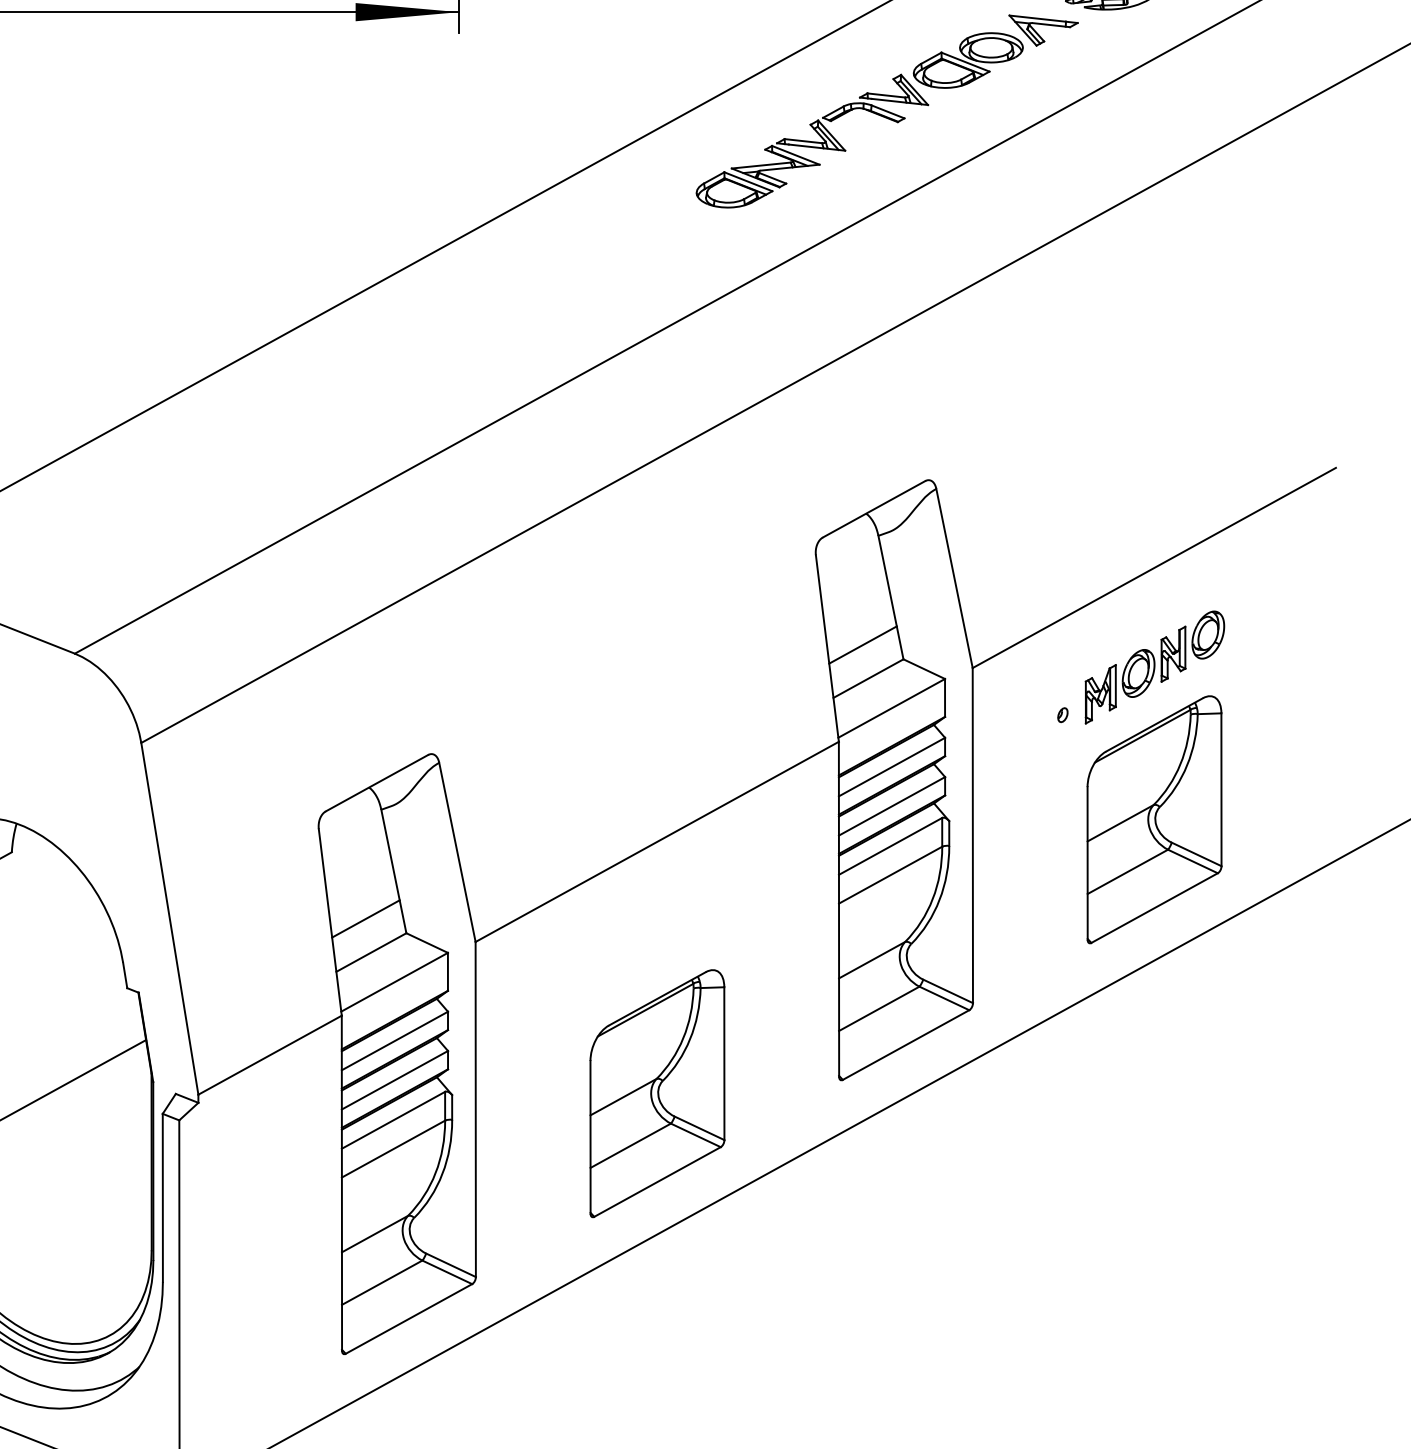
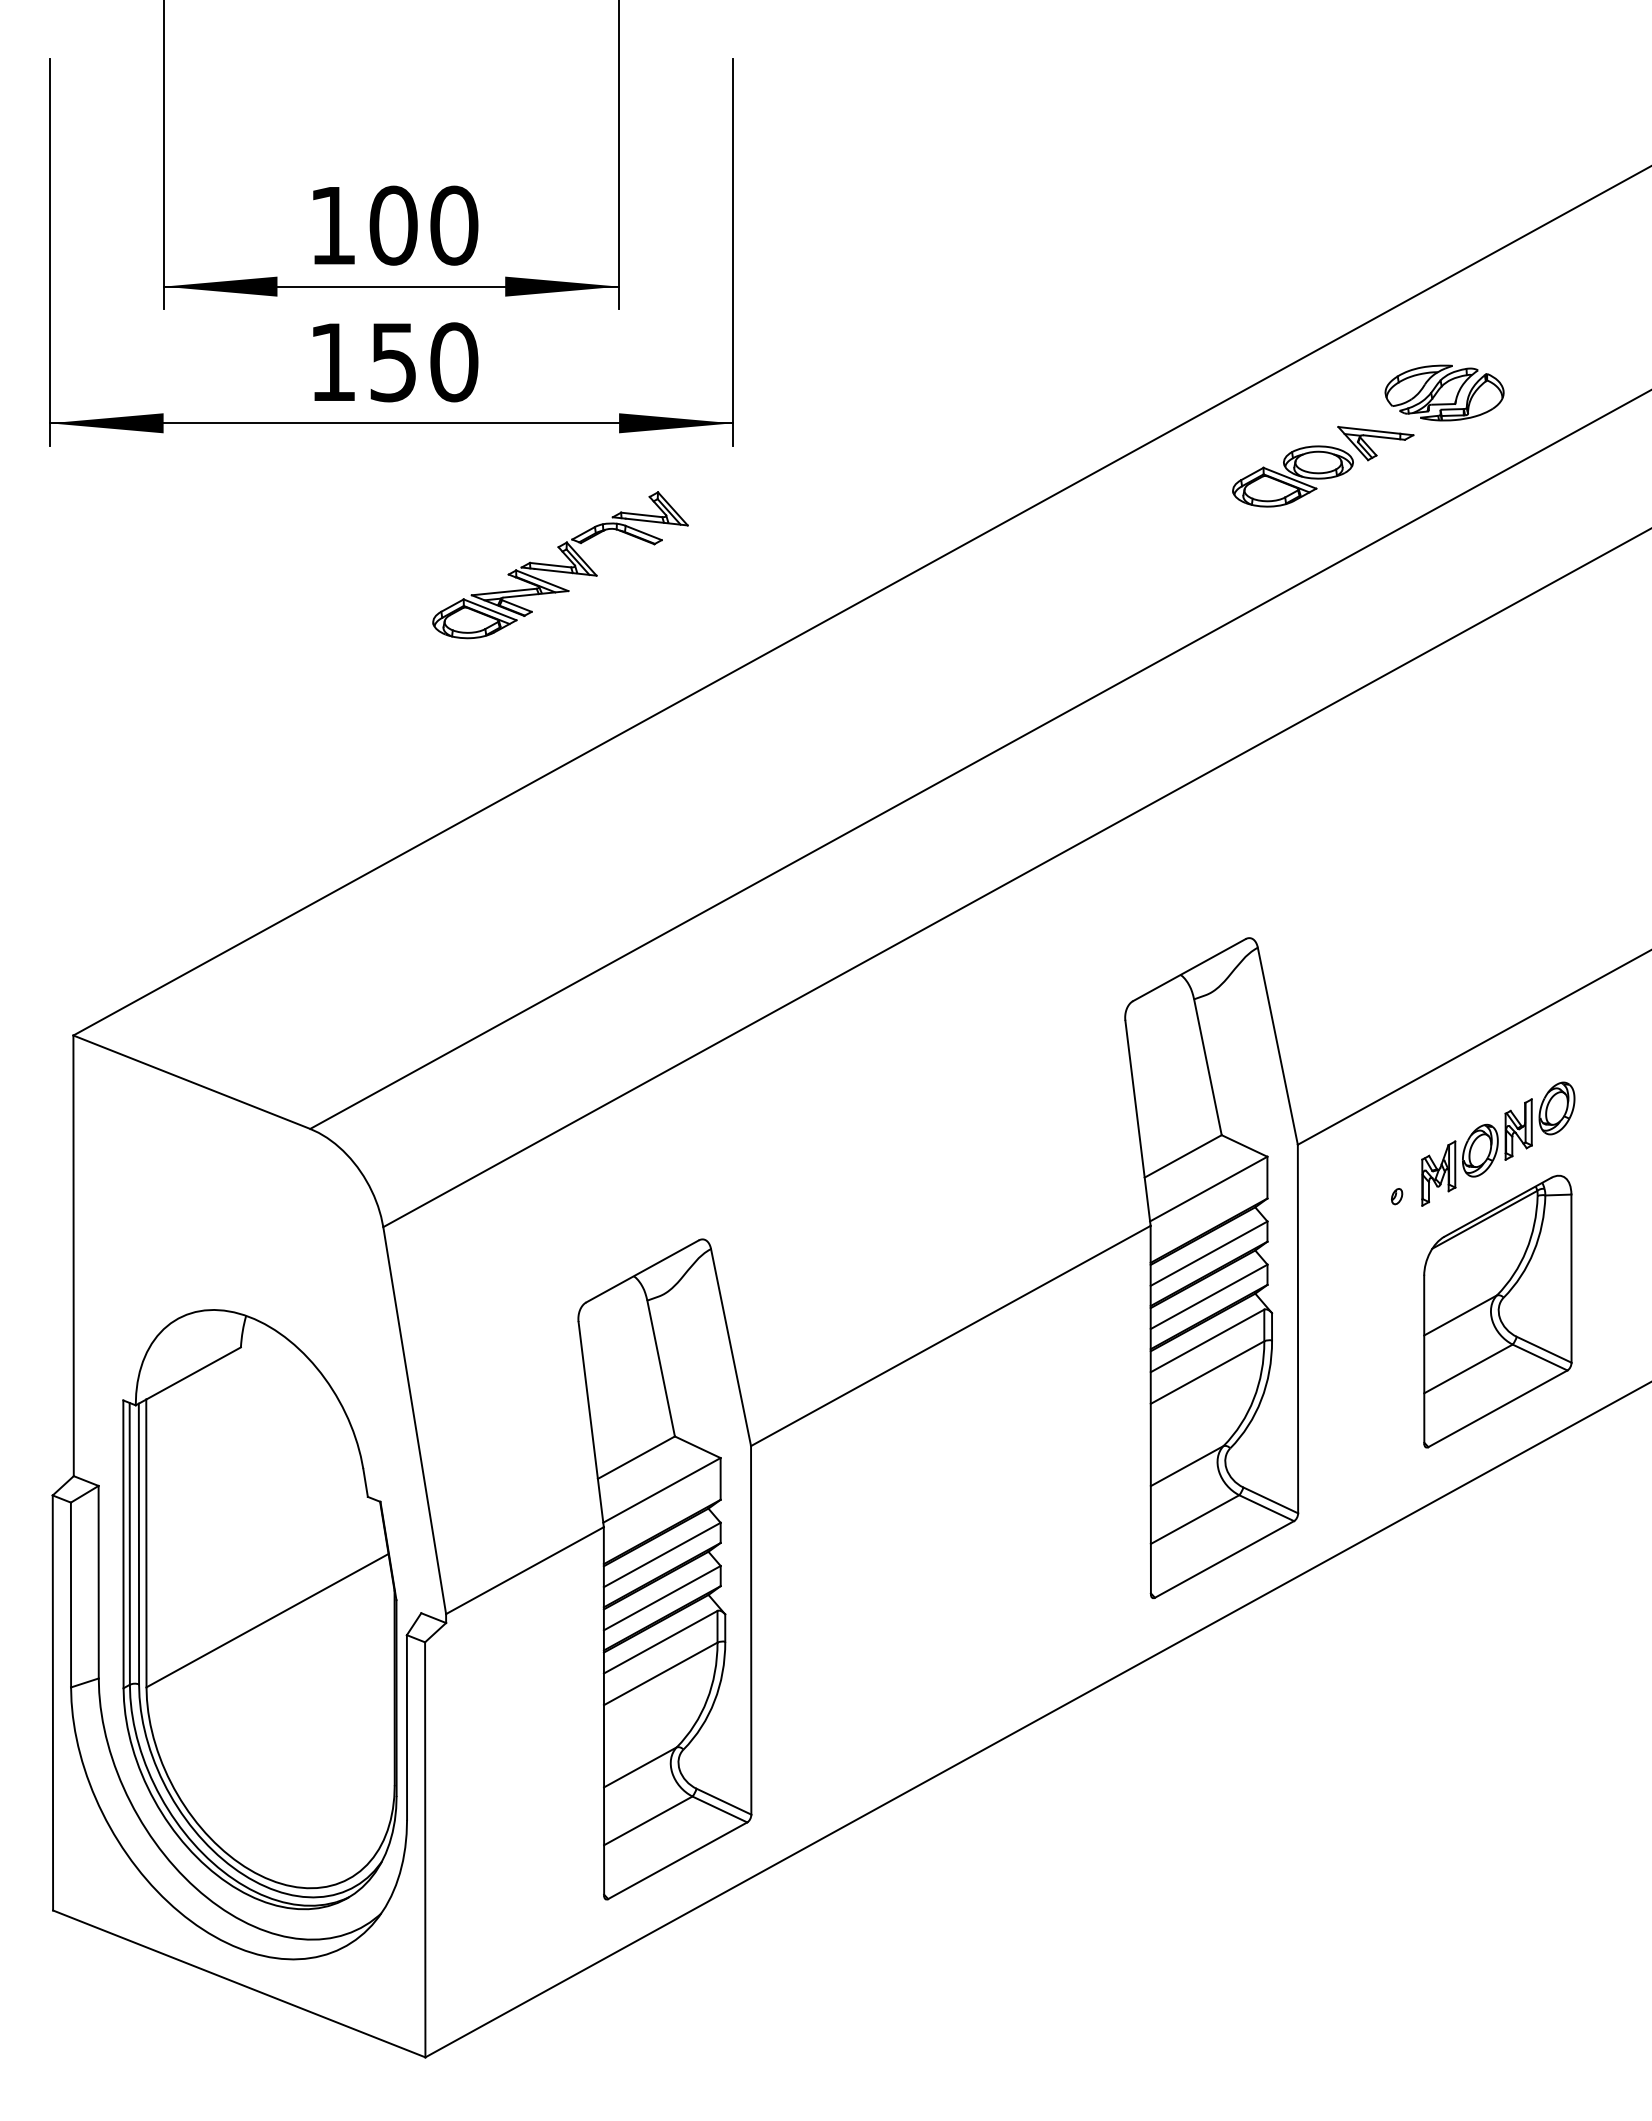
part: (812, 141) -> (560, 565), moved
line: (863, 644) -> (1177, 1118), removed
line: (366, 918) -> (630, 1420), removed
part: (656, 1093) -> (950, 1612), removed

